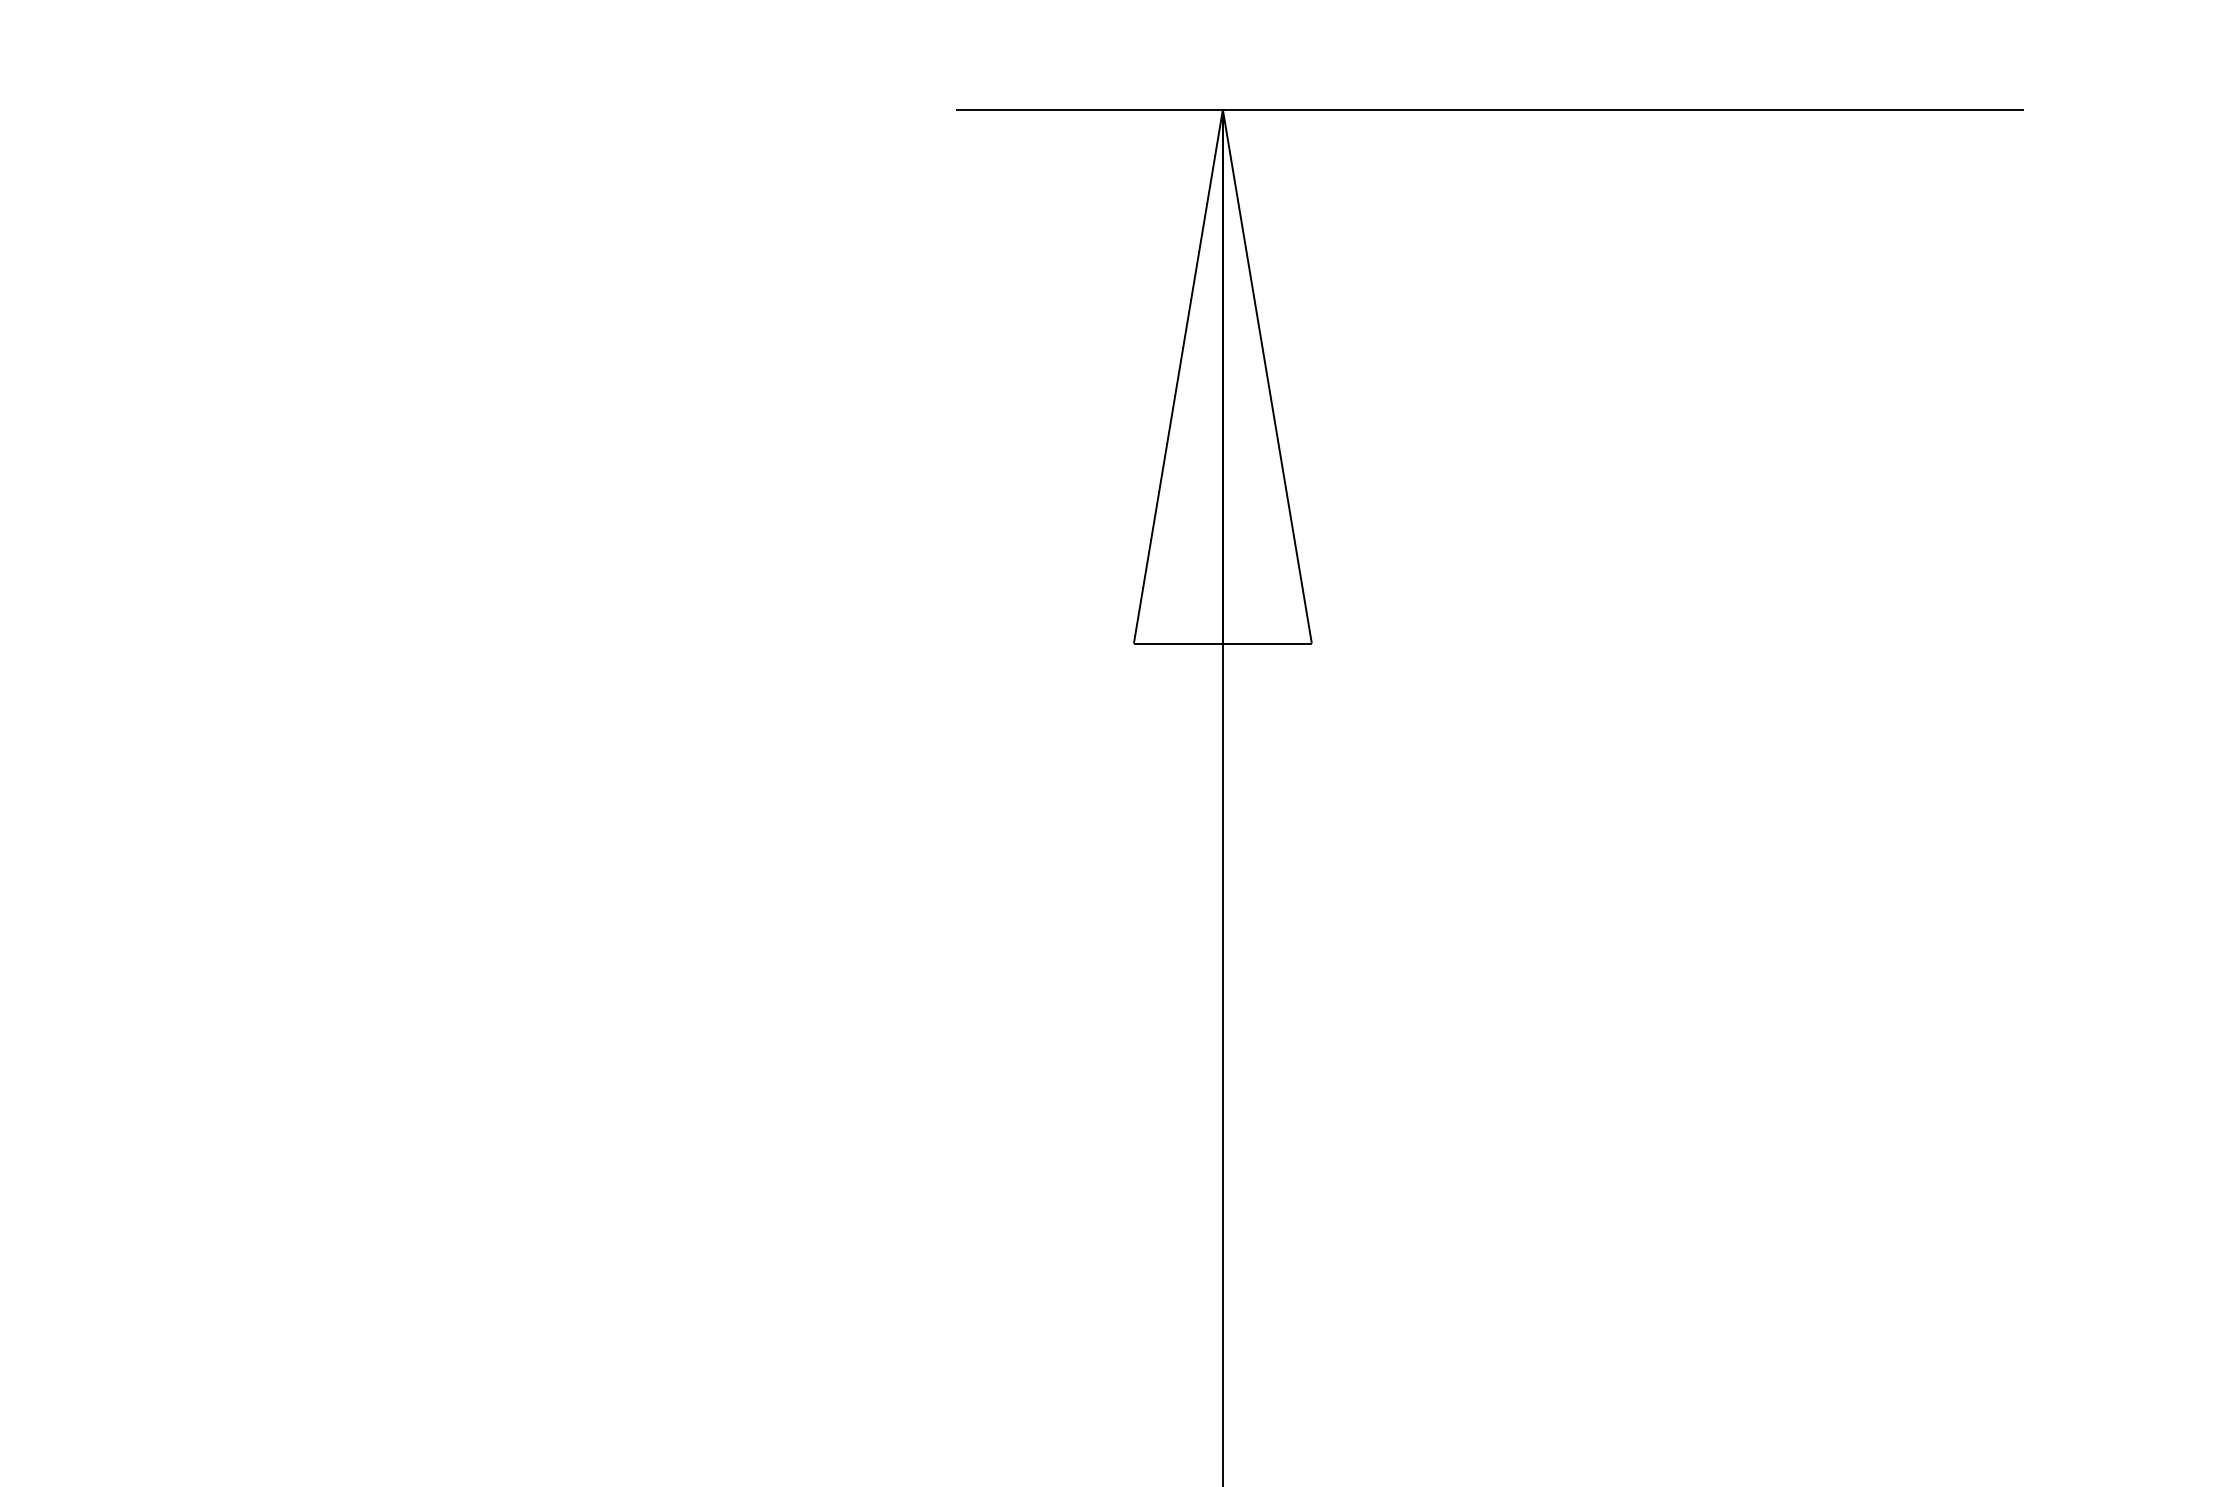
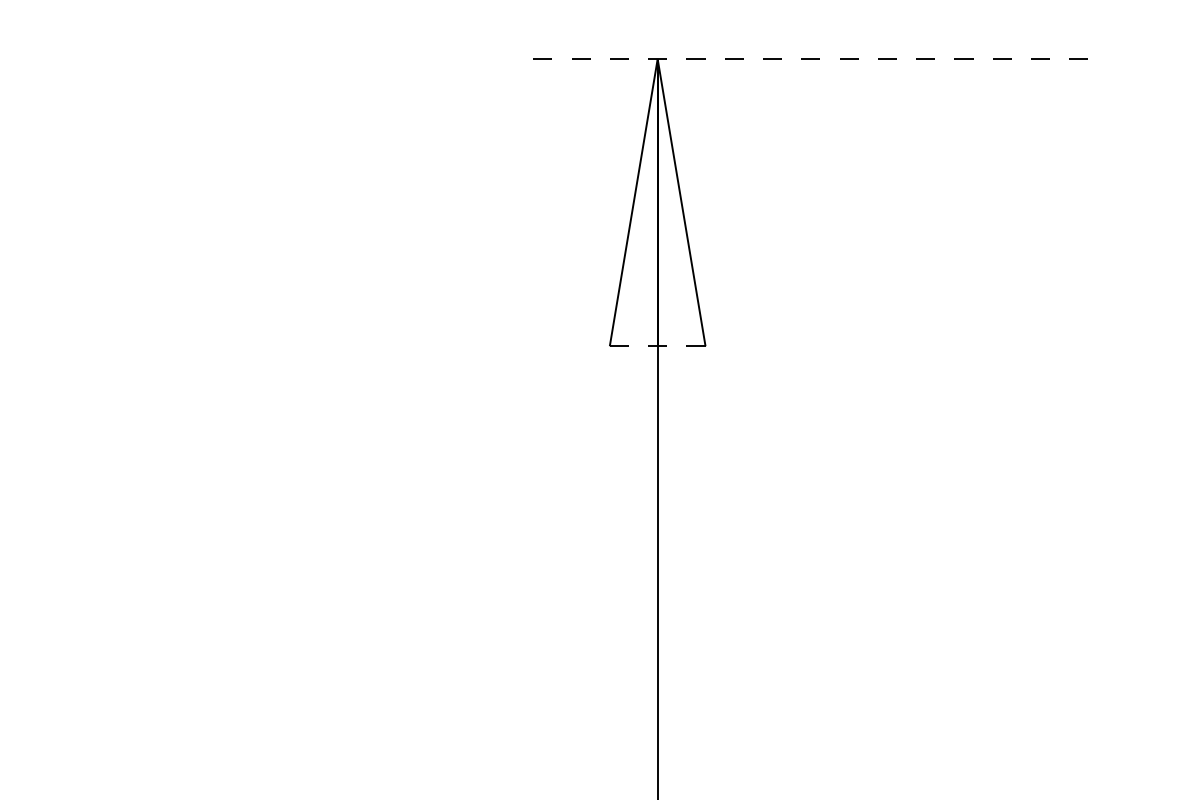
line: (1488, 110) -> (800, 59), solid -> dashed
line: (1222, 644) -> (657, 346), solid -> dashed

